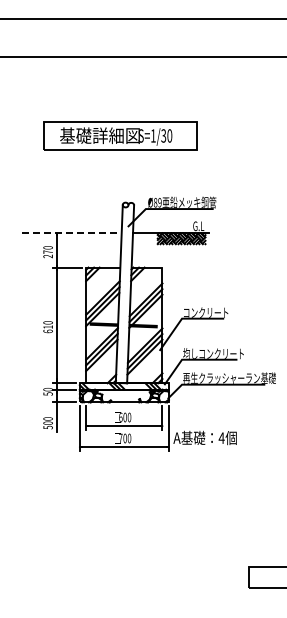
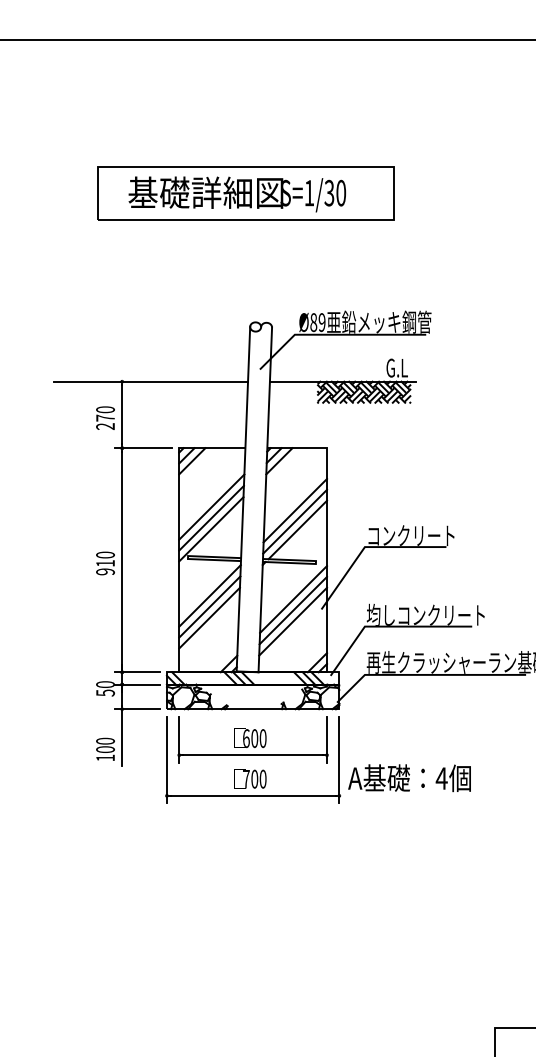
line: (71, 233) -> (150, 382), dashed -> solid
text: (47, 331) -> (104, 571), 610 -> 910
text: (47, 427) -> (104, 757), 500 -> 100

